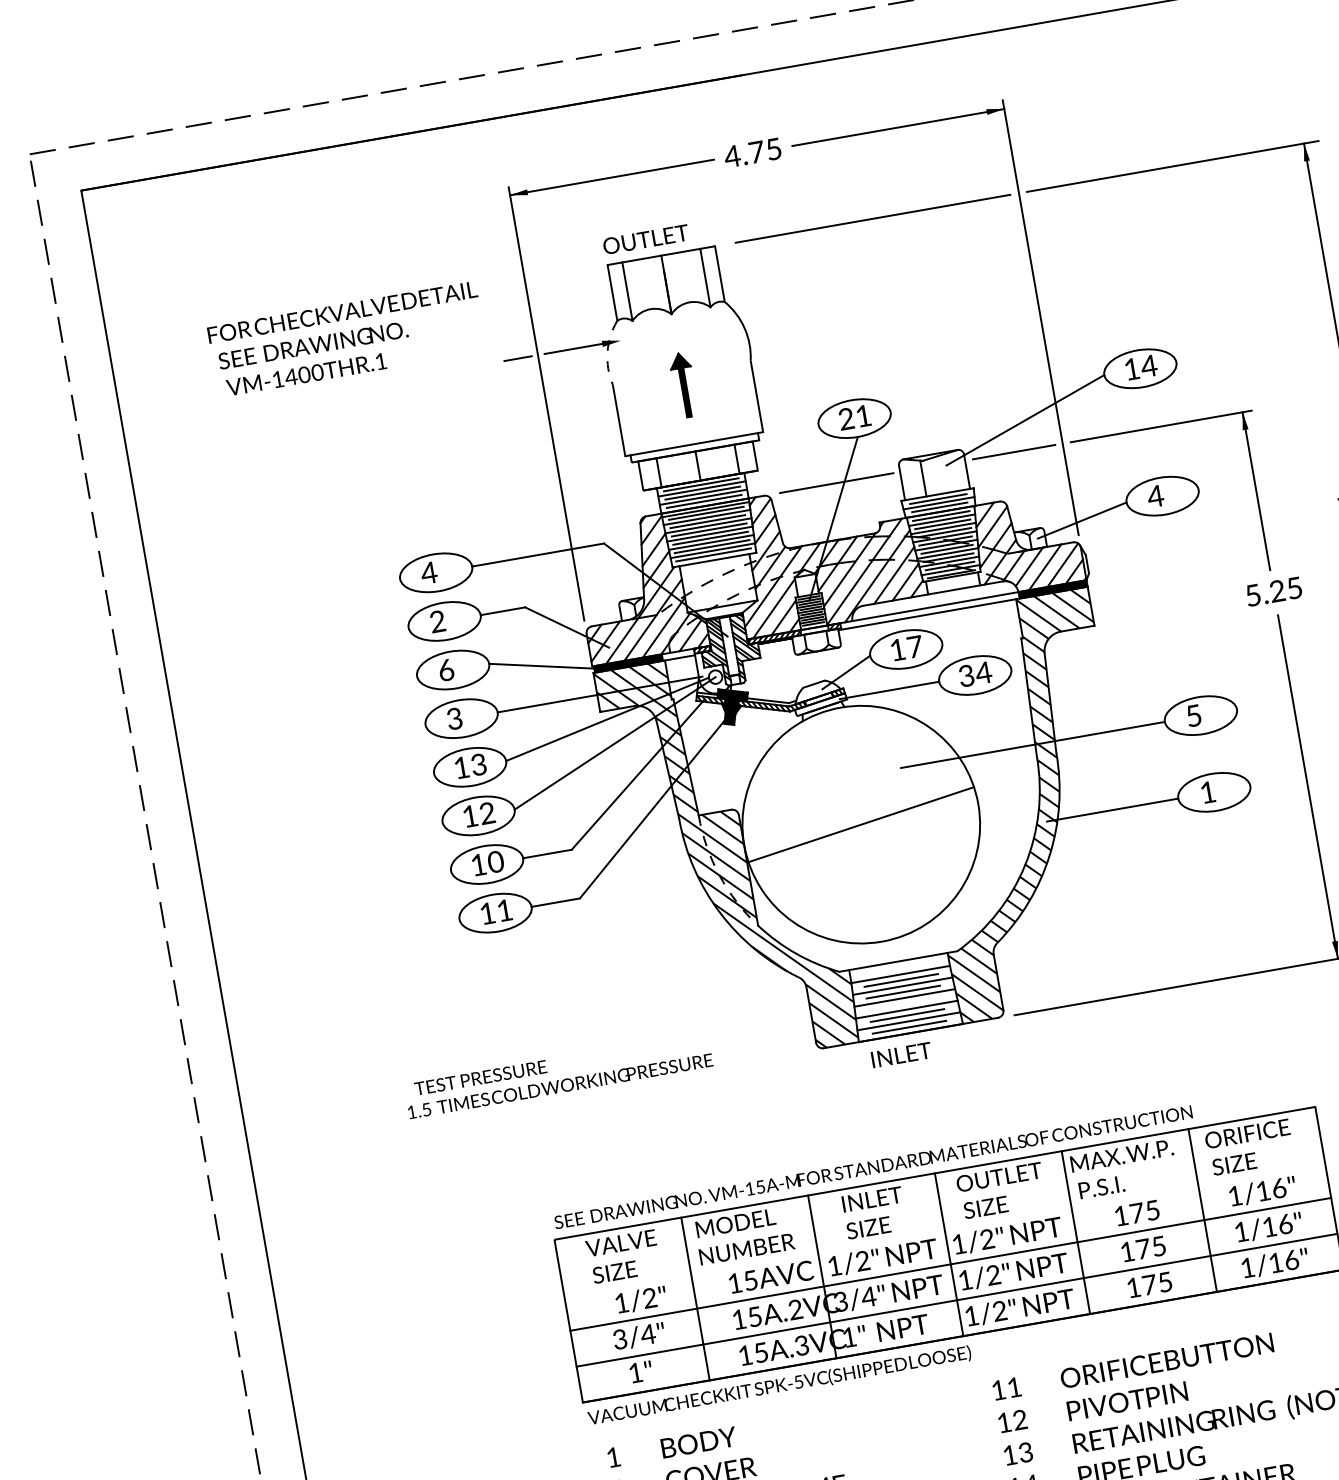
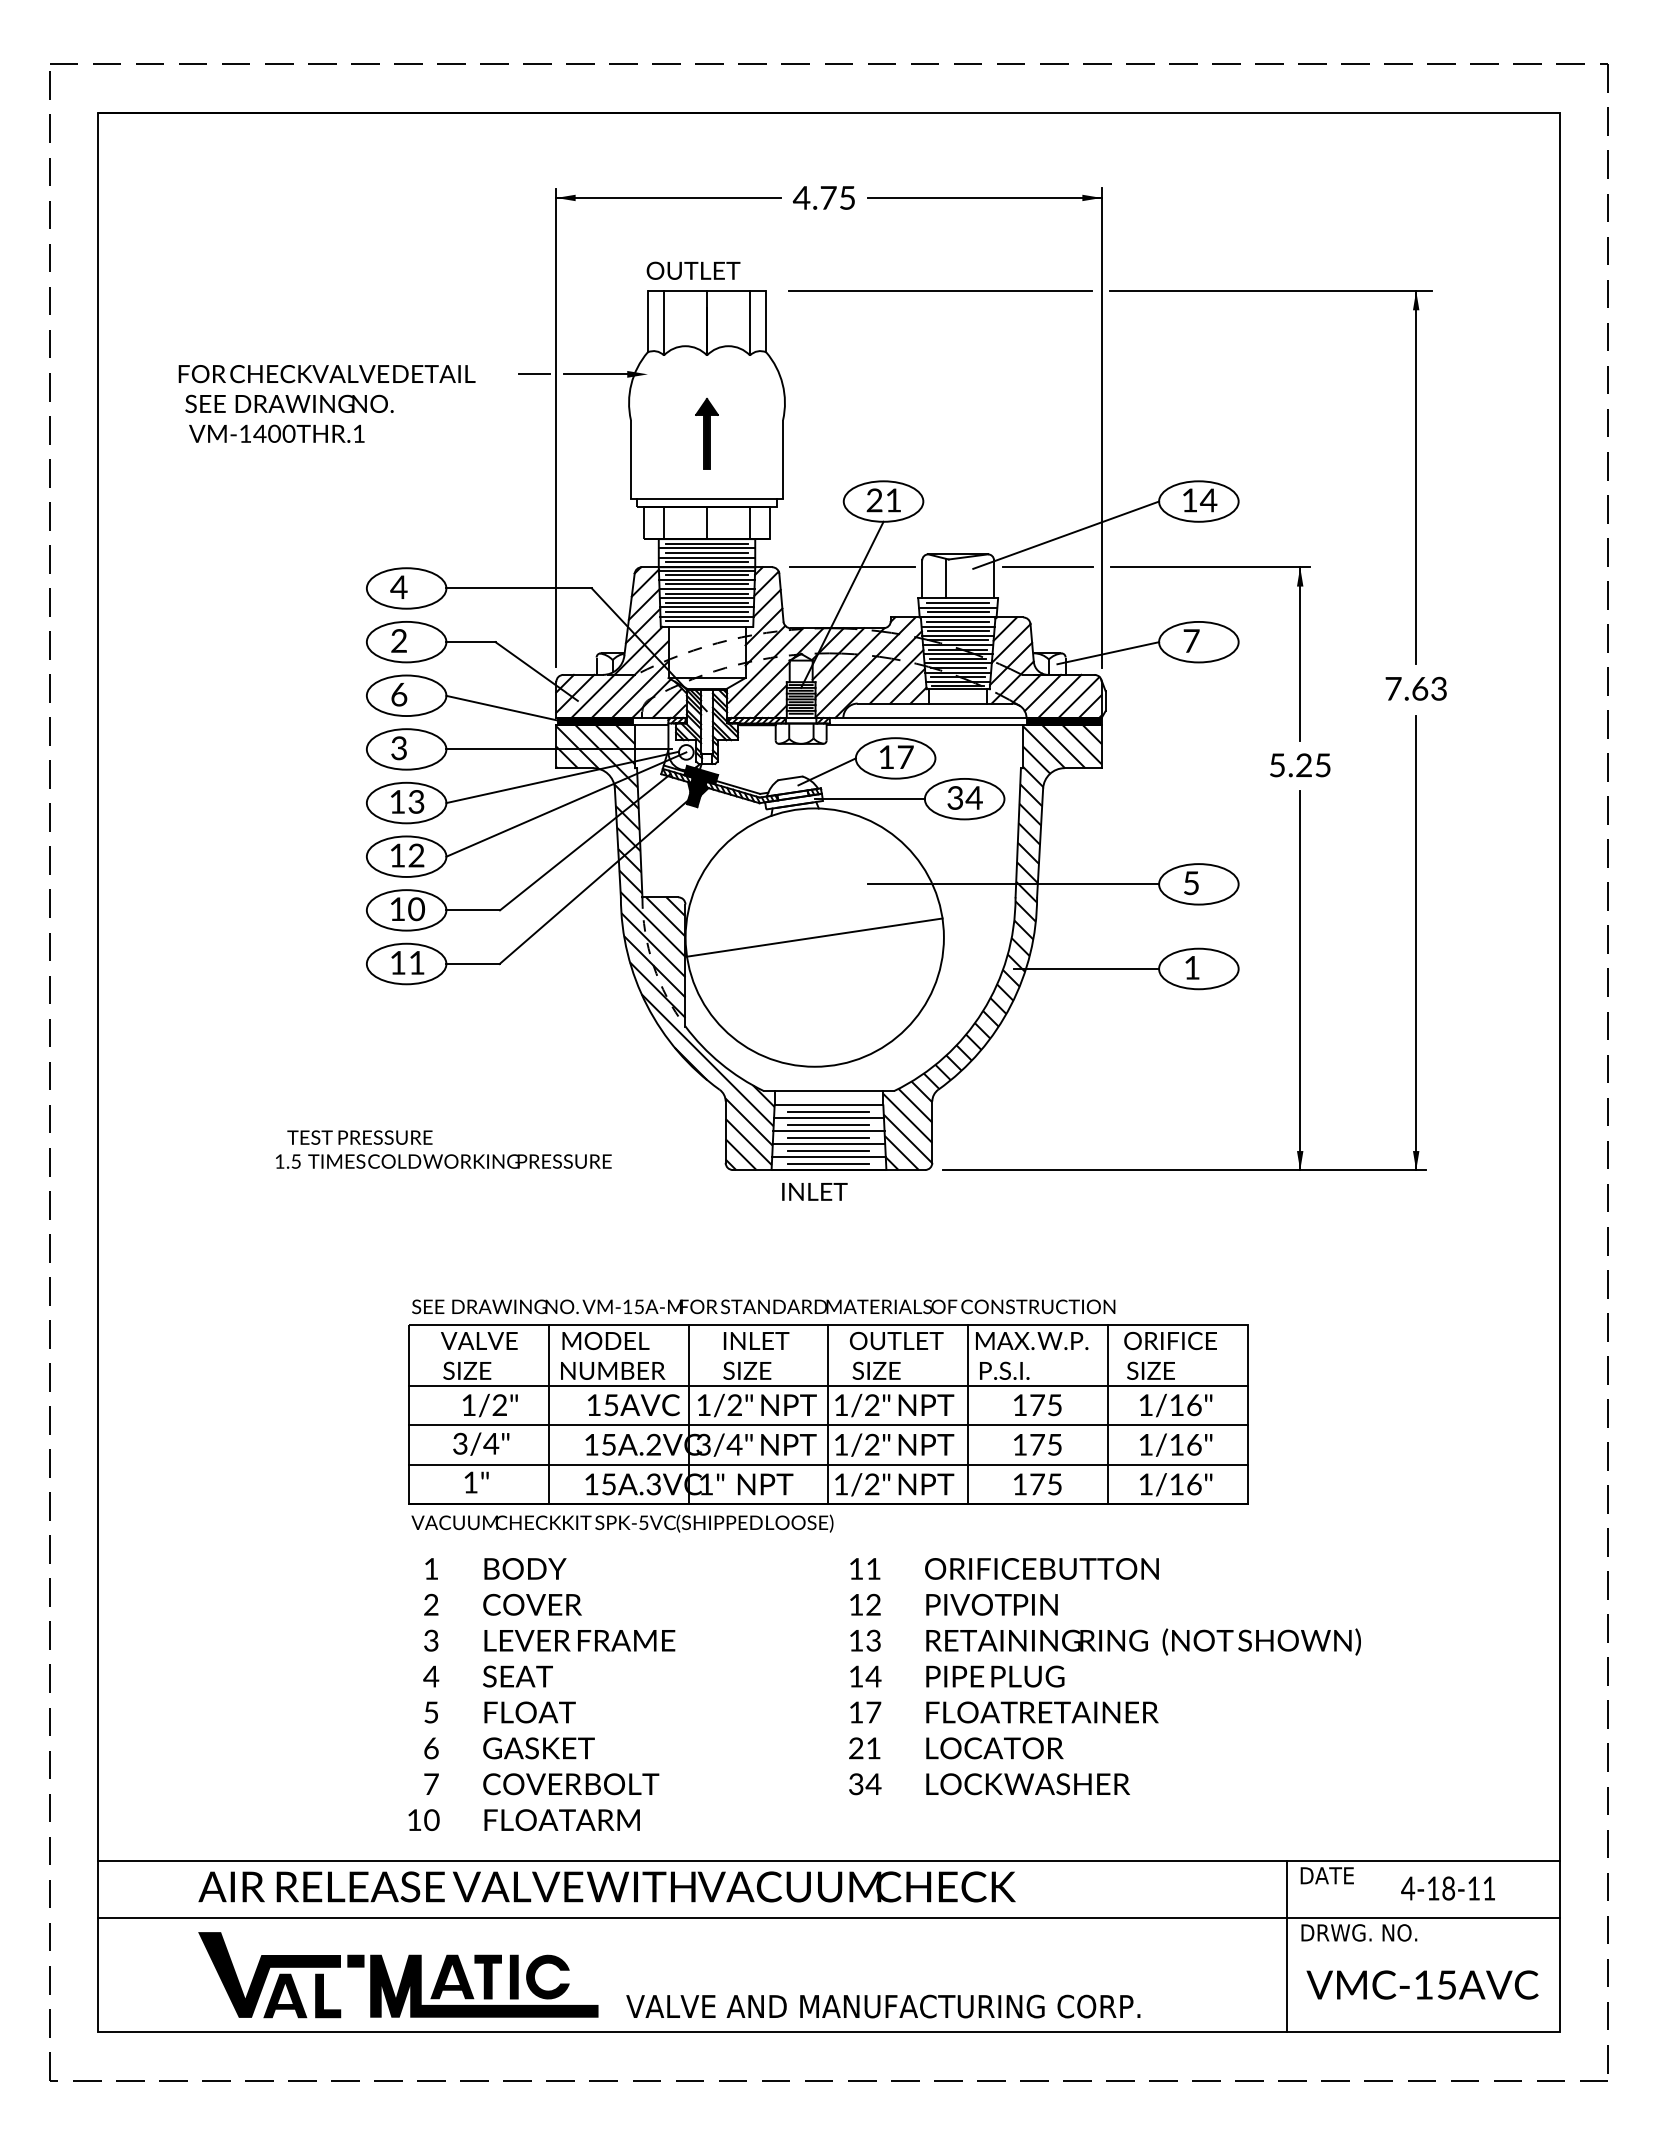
text: (346, 339) -> (326, 403), moved
arc: (607, 352) -> (631, 384), dashed -> solid
text: (1154, 496) -> (1190, 640), 4 -> 7
line: (905, 1003) -> (828, 1137), added
line: (944, 1228) -> (828, 1385), added

